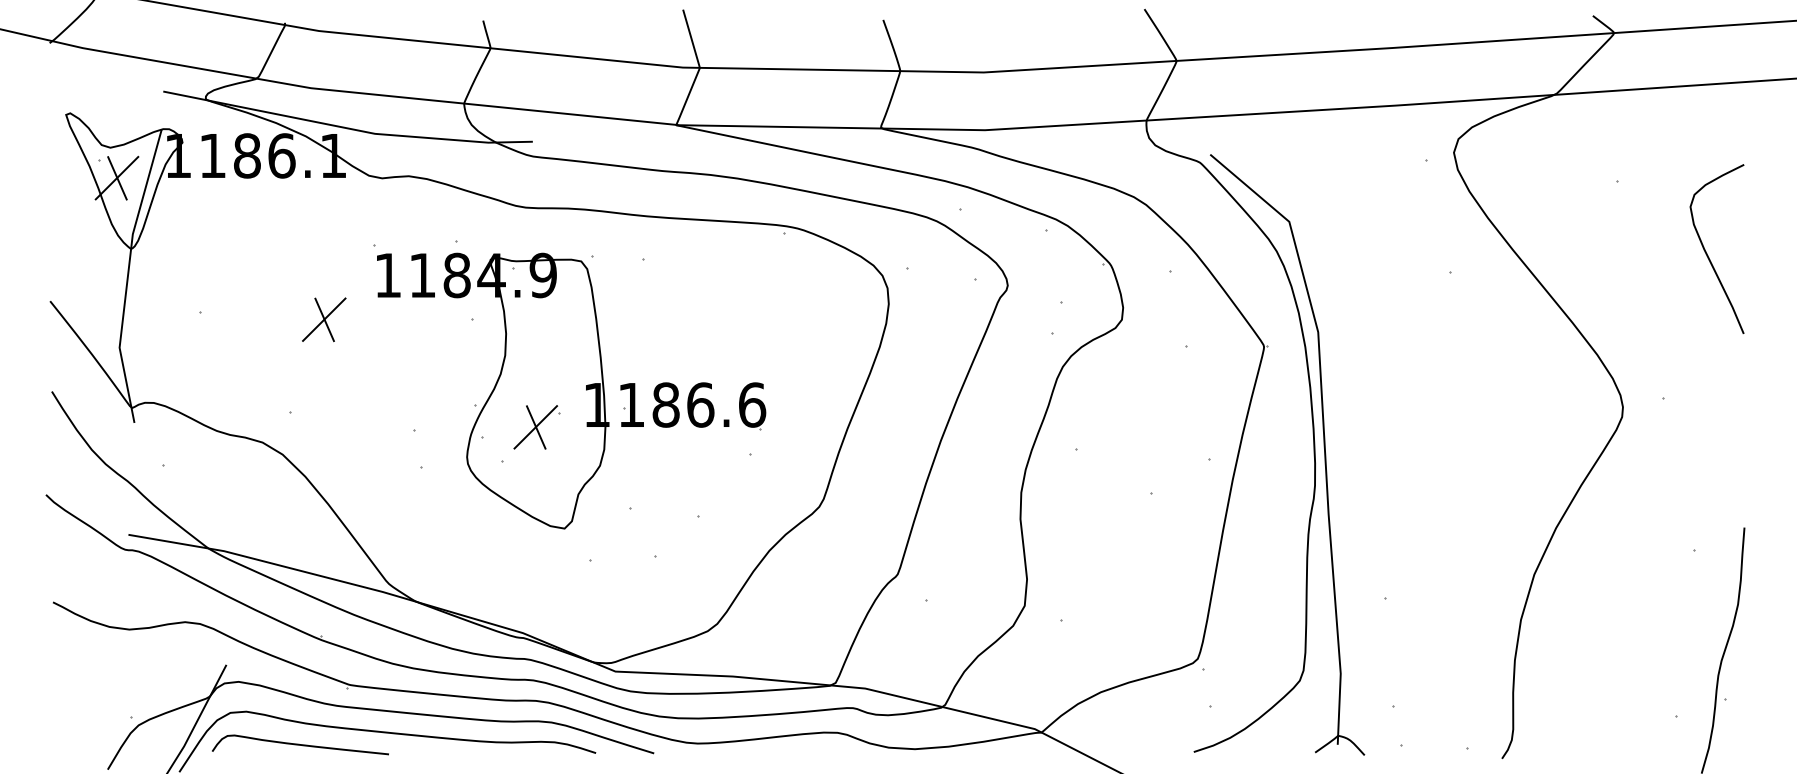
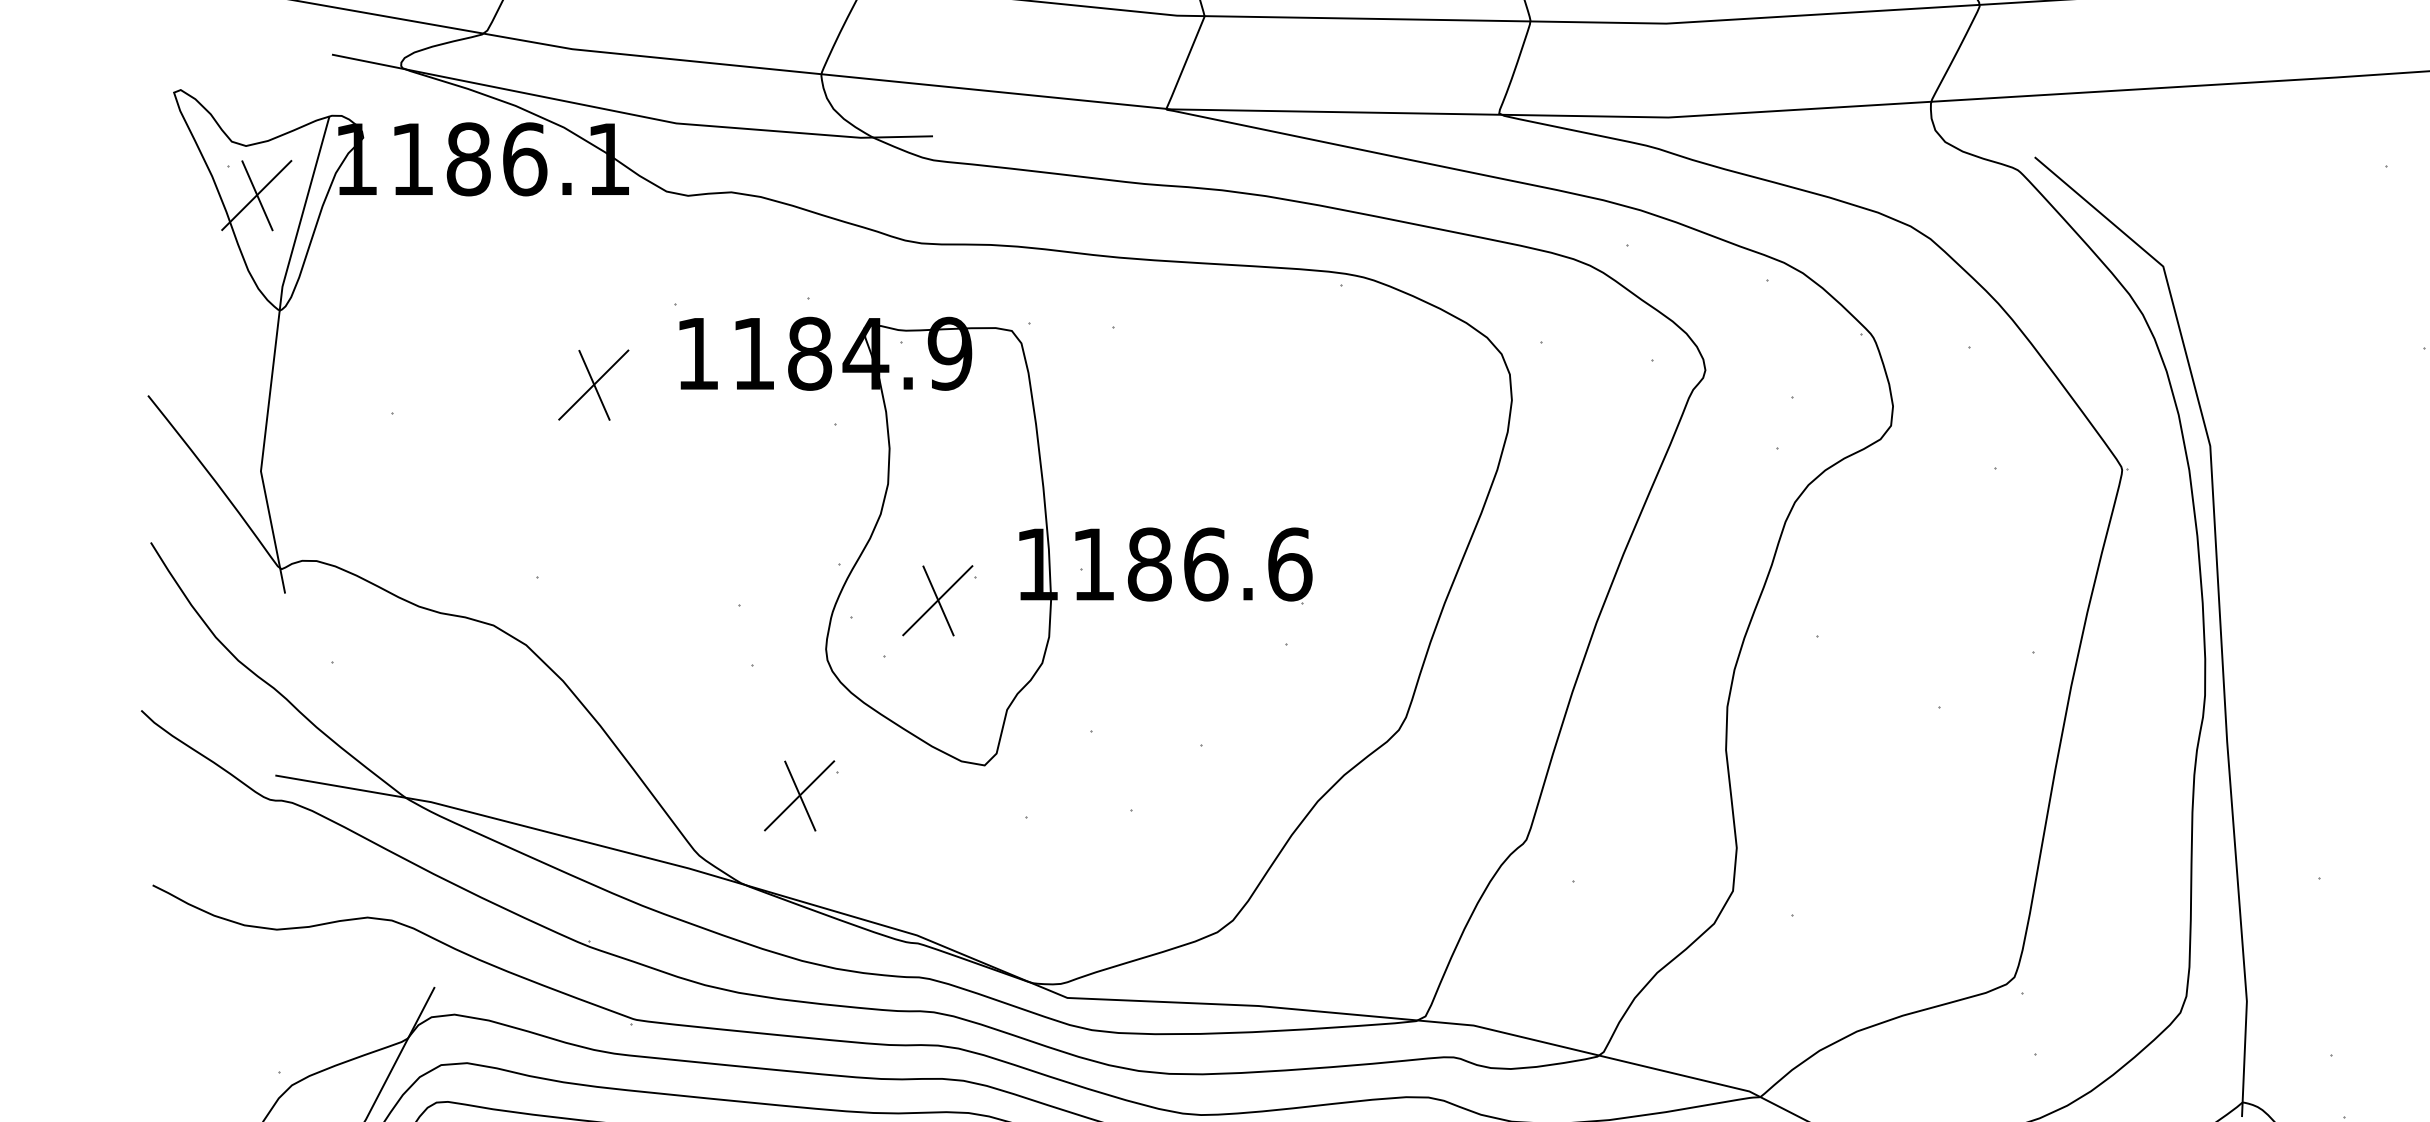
part: (324, 319) -> (594, 384), moved
part: (451, 547) -> (800, 796), added

